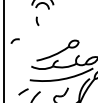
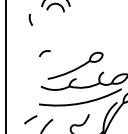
arc: (37, 20) -> (30, 18), moved
arc: (14, 40) -> (43, 52), moved

